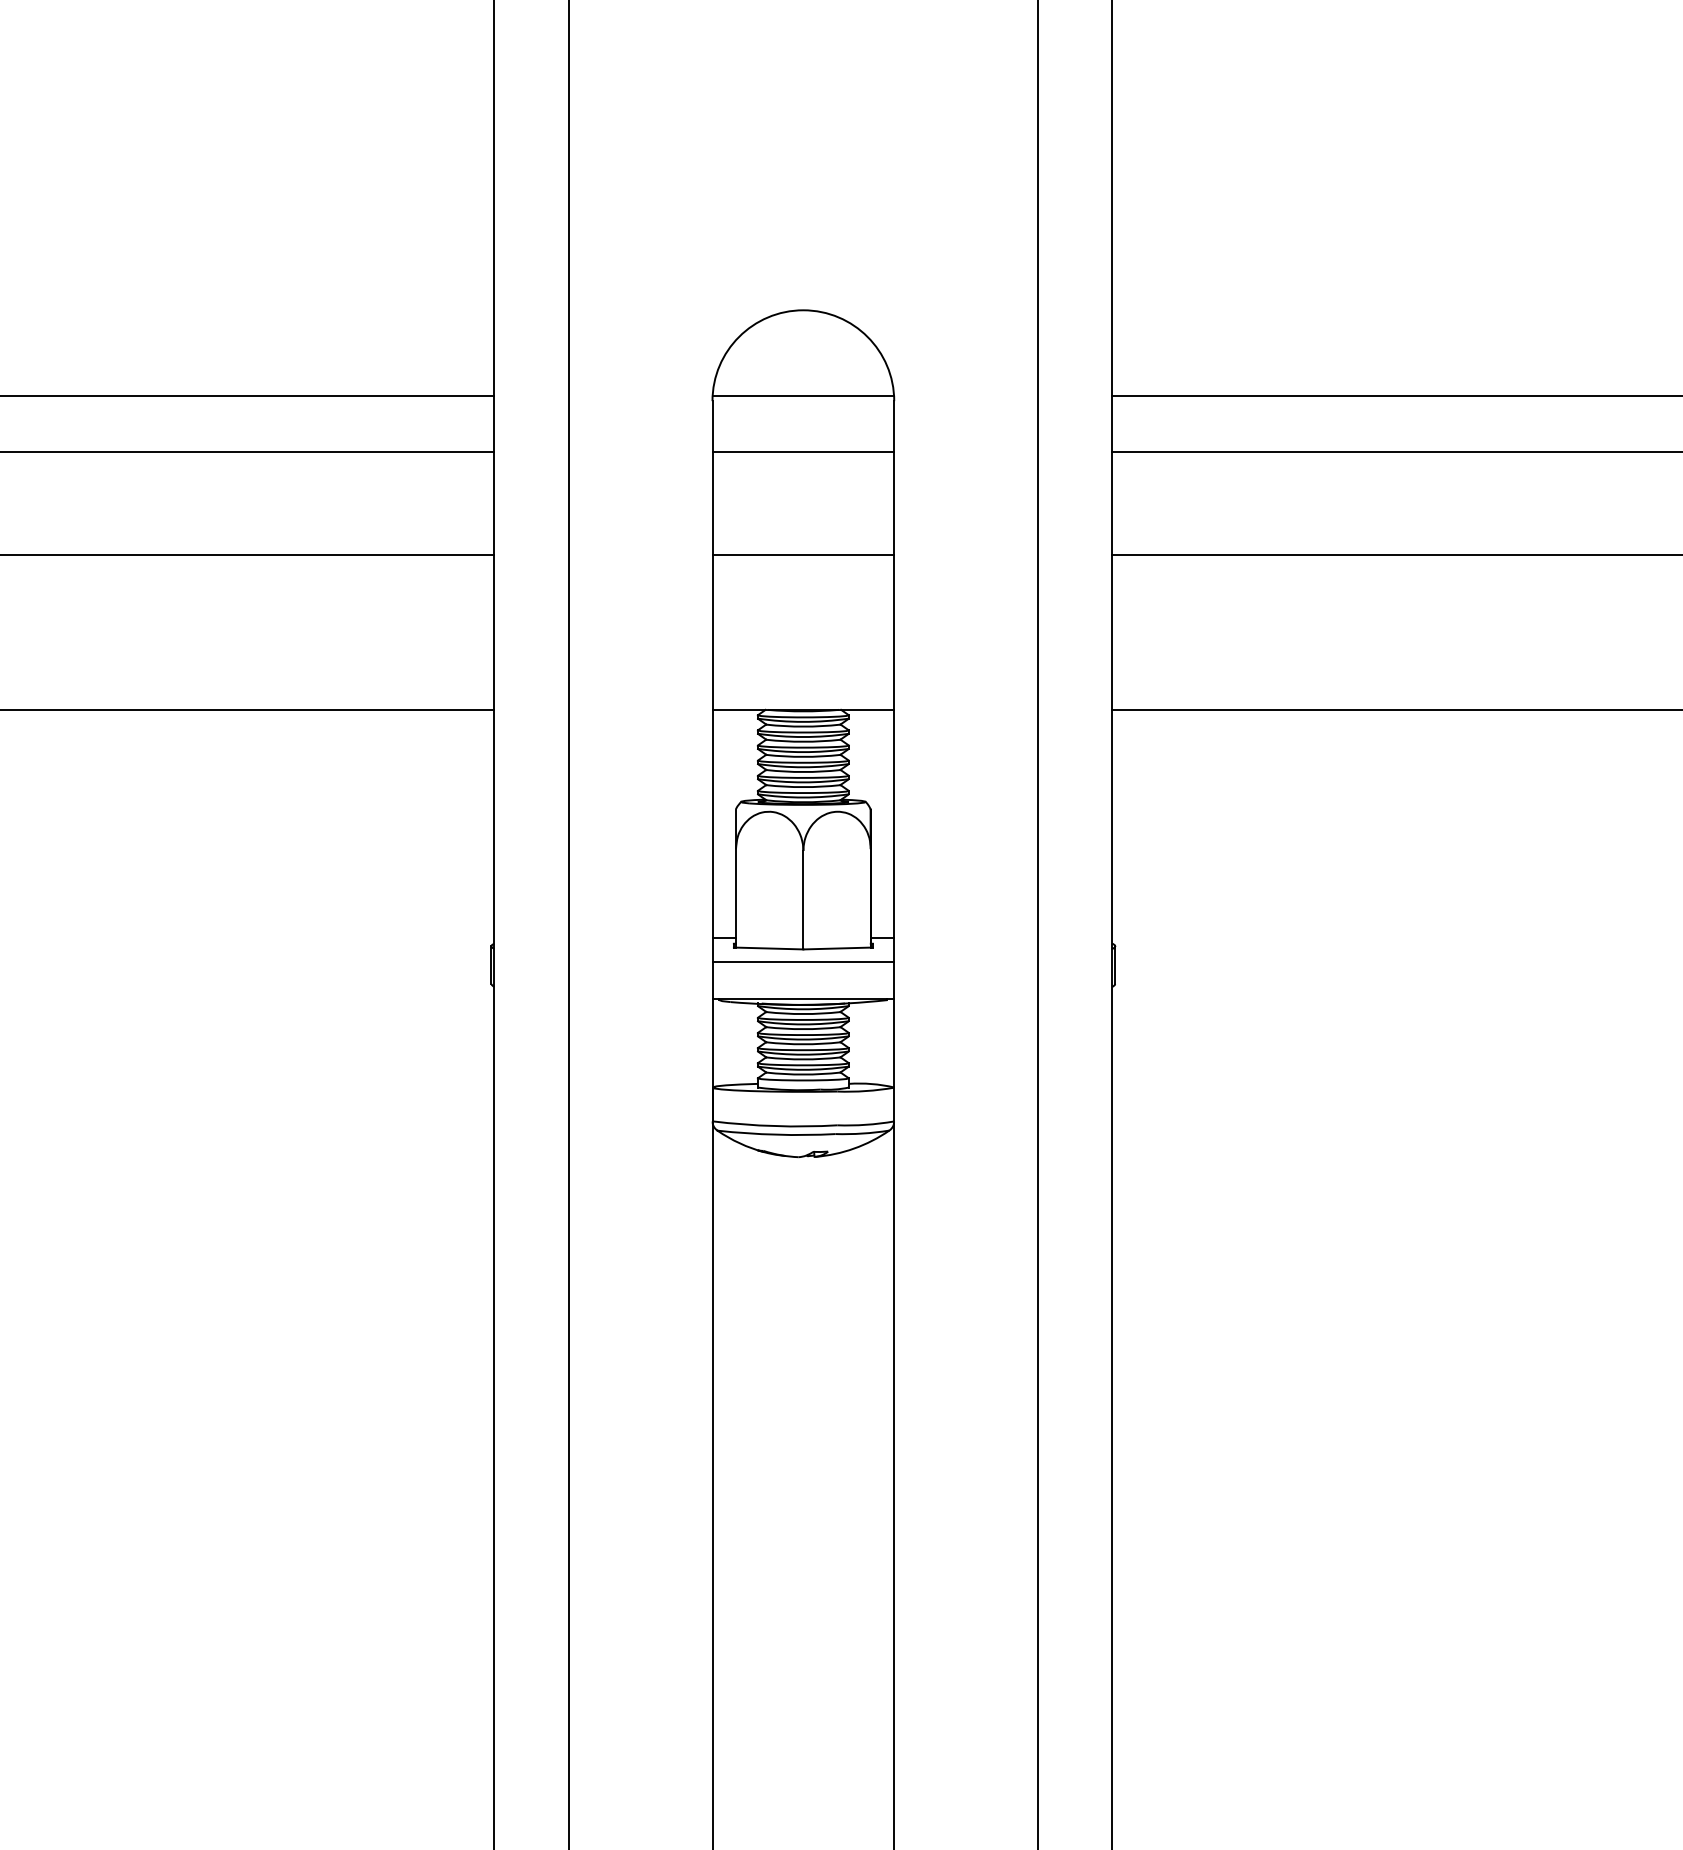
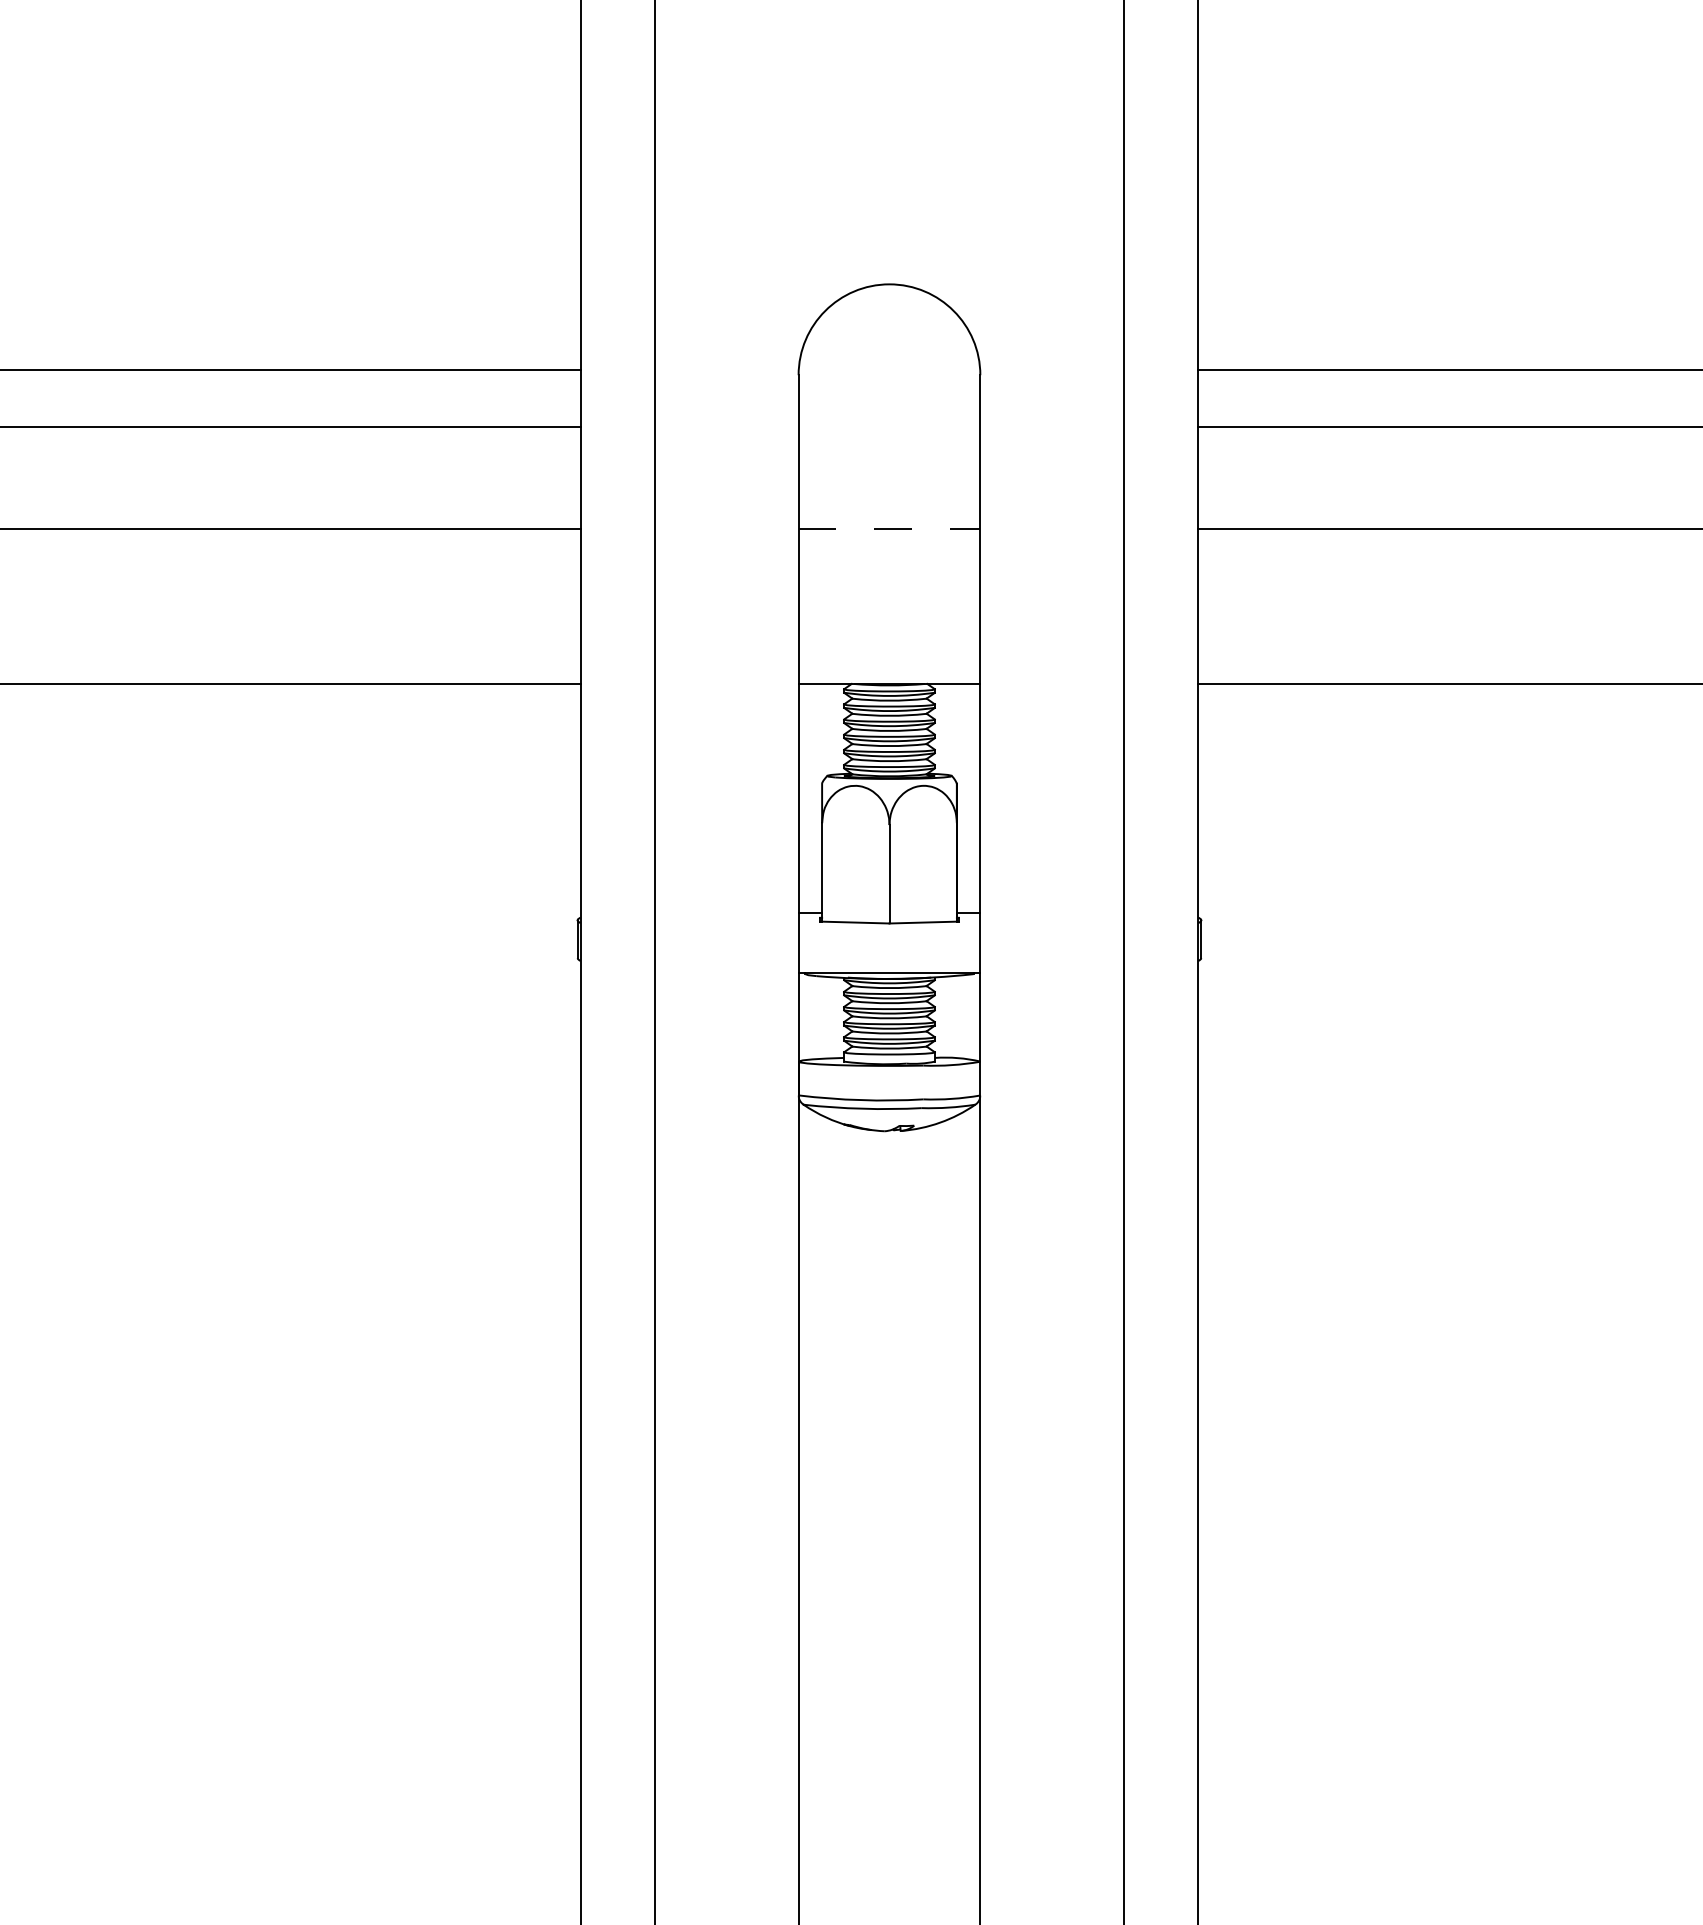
line: (803, 395) -> (889, 369), removed
line: (803, 452) -> (889, 426), removed
line: (803, 554) -> (889, 528), solid -> dashed
line: (803, 961) -> (889, 935), removed

